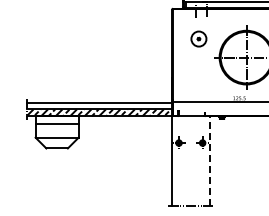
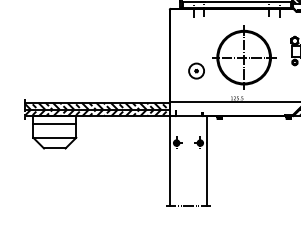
part: (198, 38) -> (196, 70), moved
hatch: (98, 105) -> (96, 105), added
line: (209, 161) -> (207, 161), dashed -> solid

